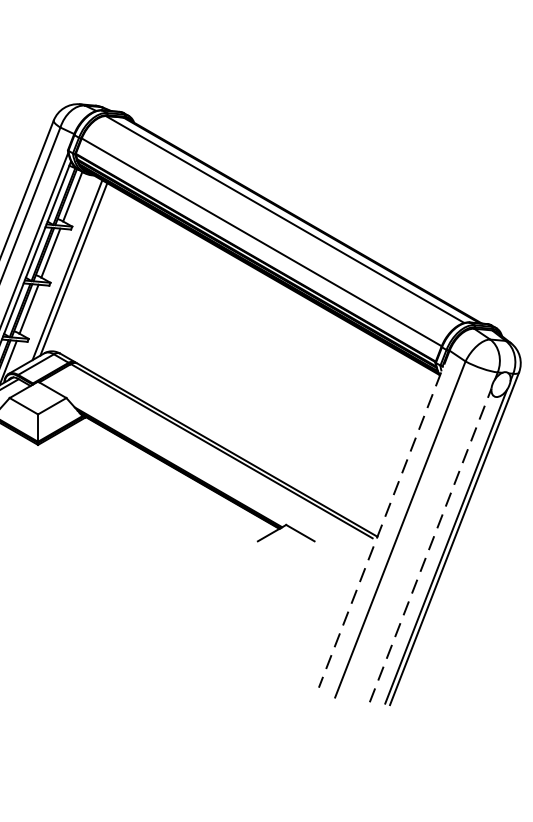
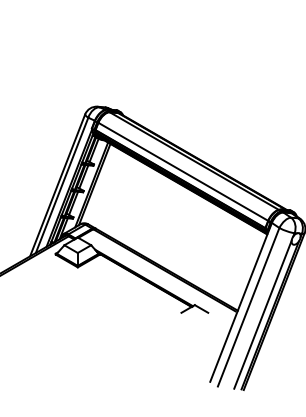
line: (383, 519) -> (240, 302), dashed -> solid
line: (431, 544) -> (263, 314), dashed -> solid

